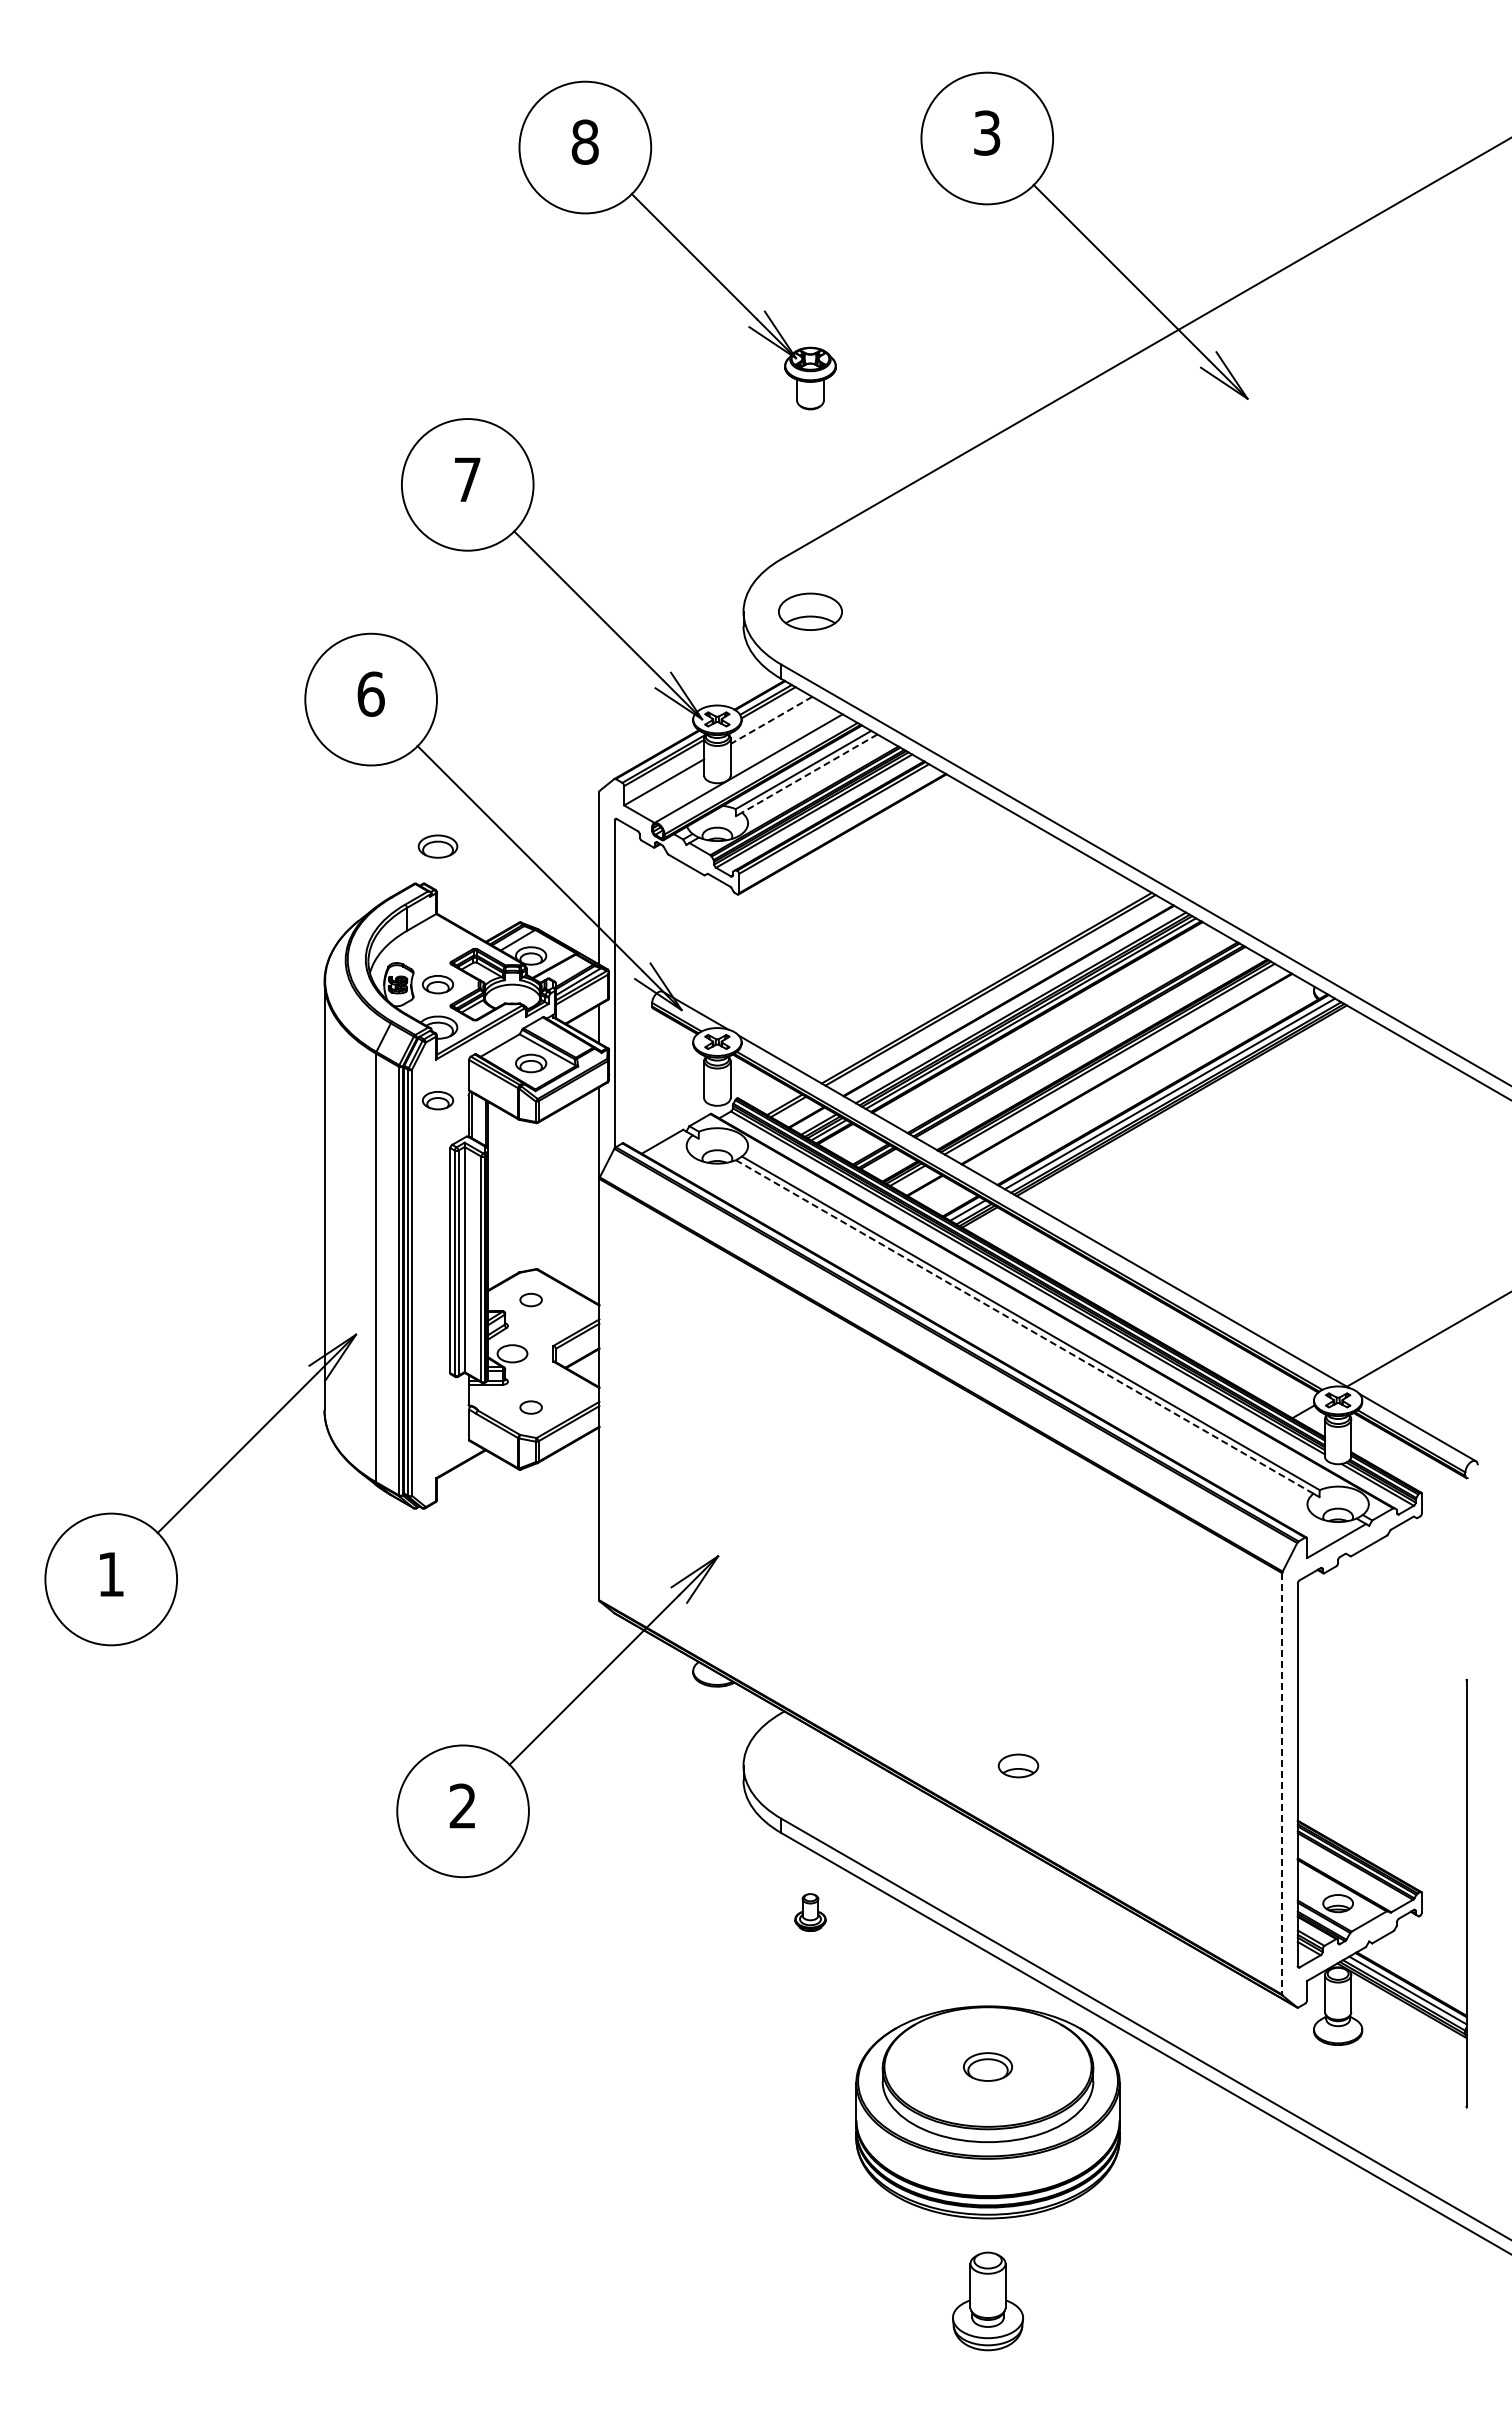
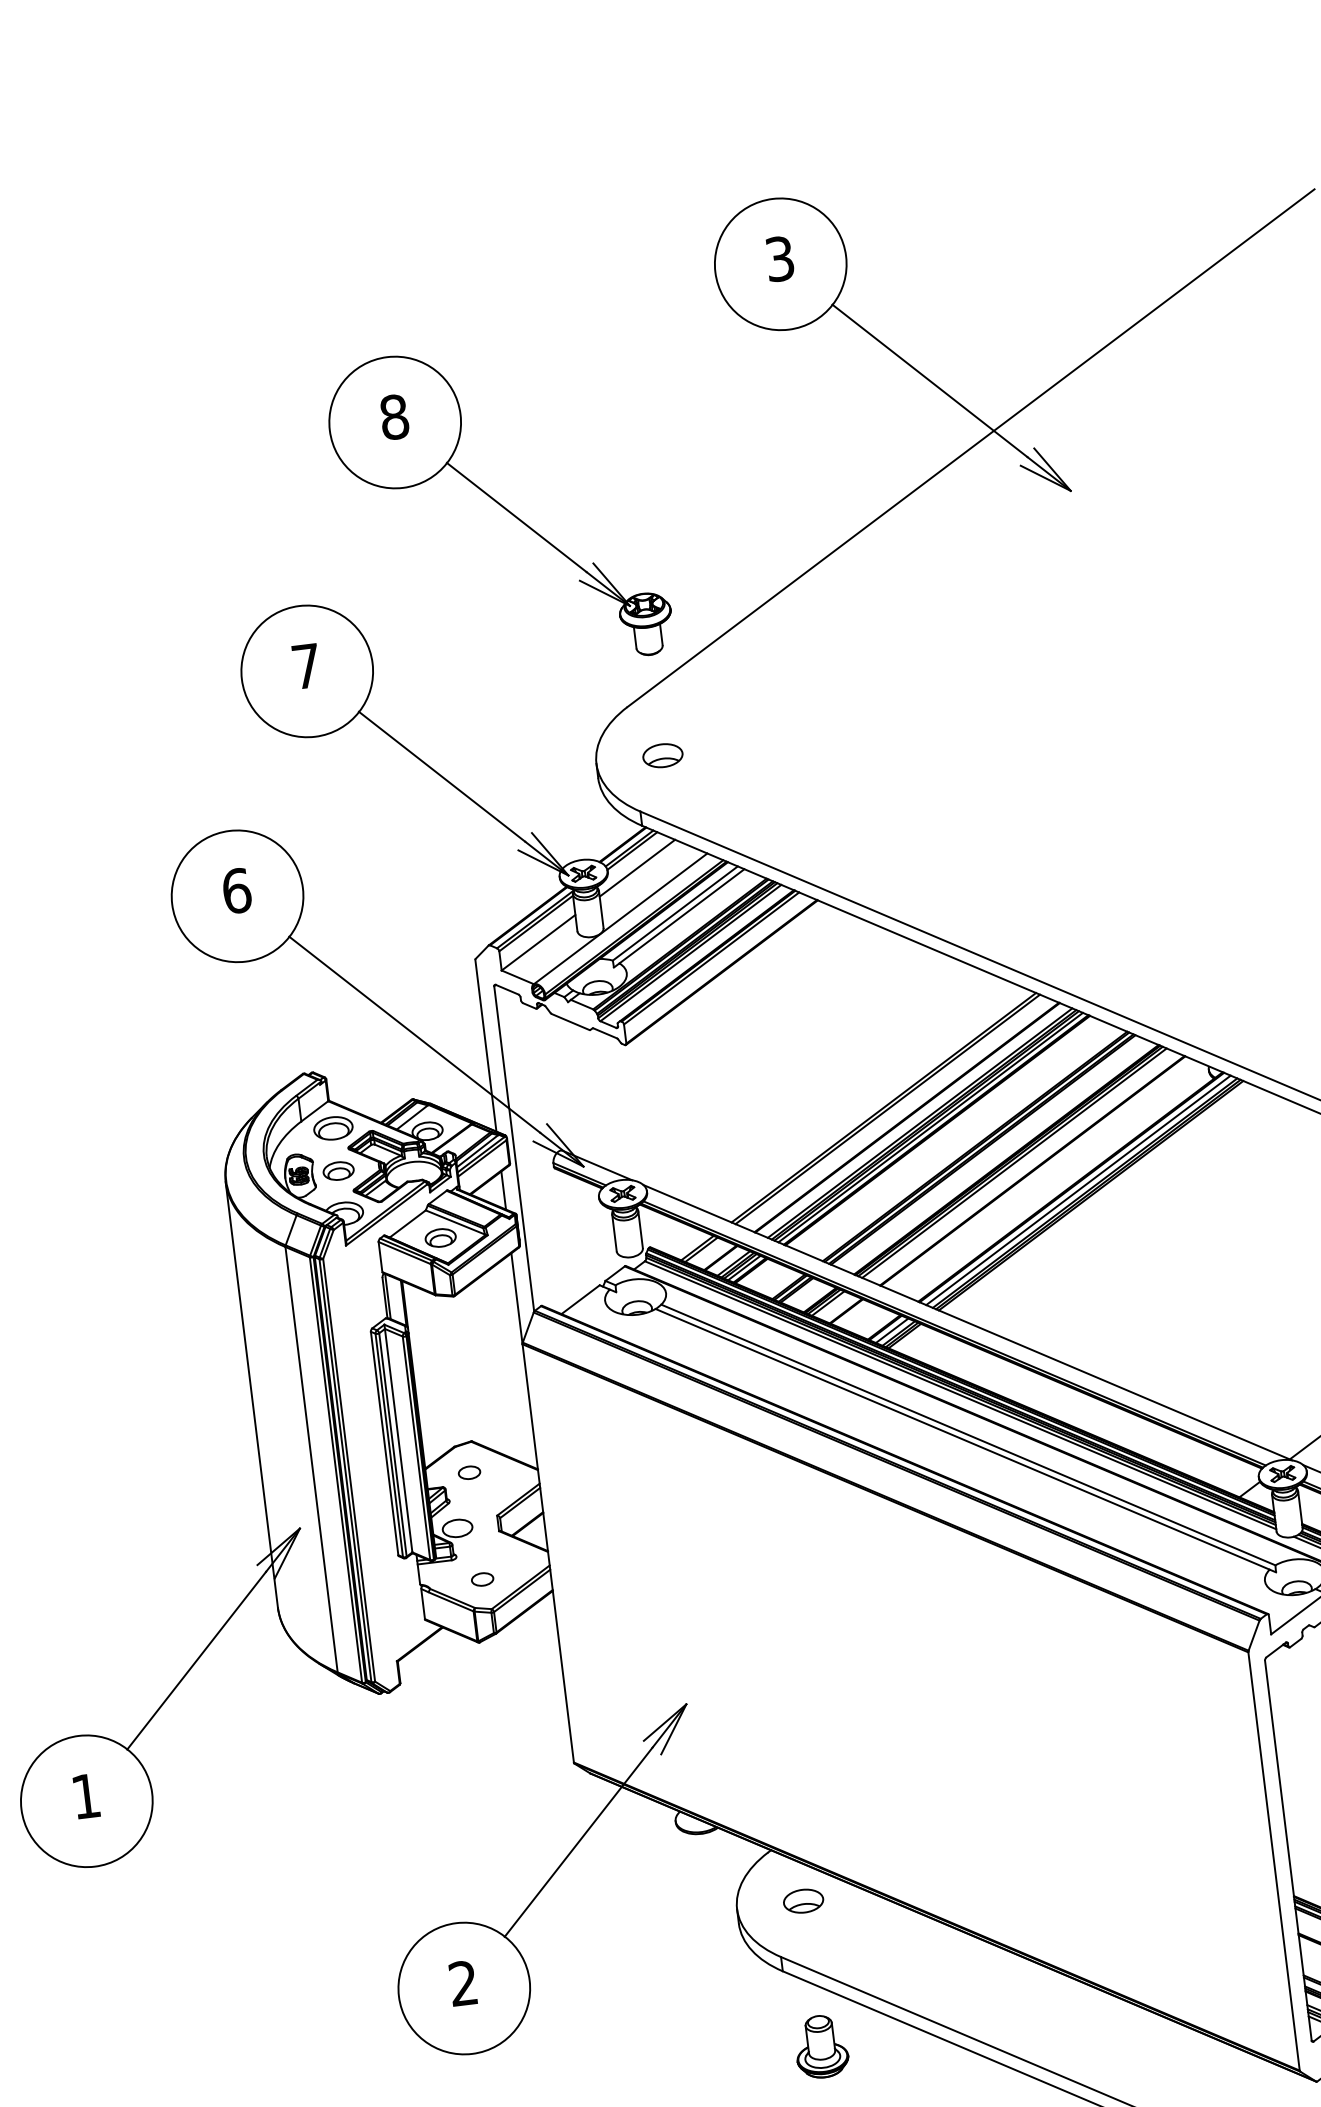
part: (677, 245) -> (498, 508), moved
part: (810, 611) -> (662, 755), size x0.62
line: (771, 720) -> (637, 868), dashed -> solid
line: (809, 773) -> (681, 916), dashed -> solid
part: (437, 846) -> (332, 1128), moved
part: (438, 1100) -> (353, 1286), removed
line: (1024, 1326) -> (962, 1438), dashed -> solid
part: (1018, 1765) -> (803, 1900), moved
line: (1282, 1783) -> (1274, 1861), dashed -> solid
part: (810, 1912) -> (821, 2046), size x1.67

